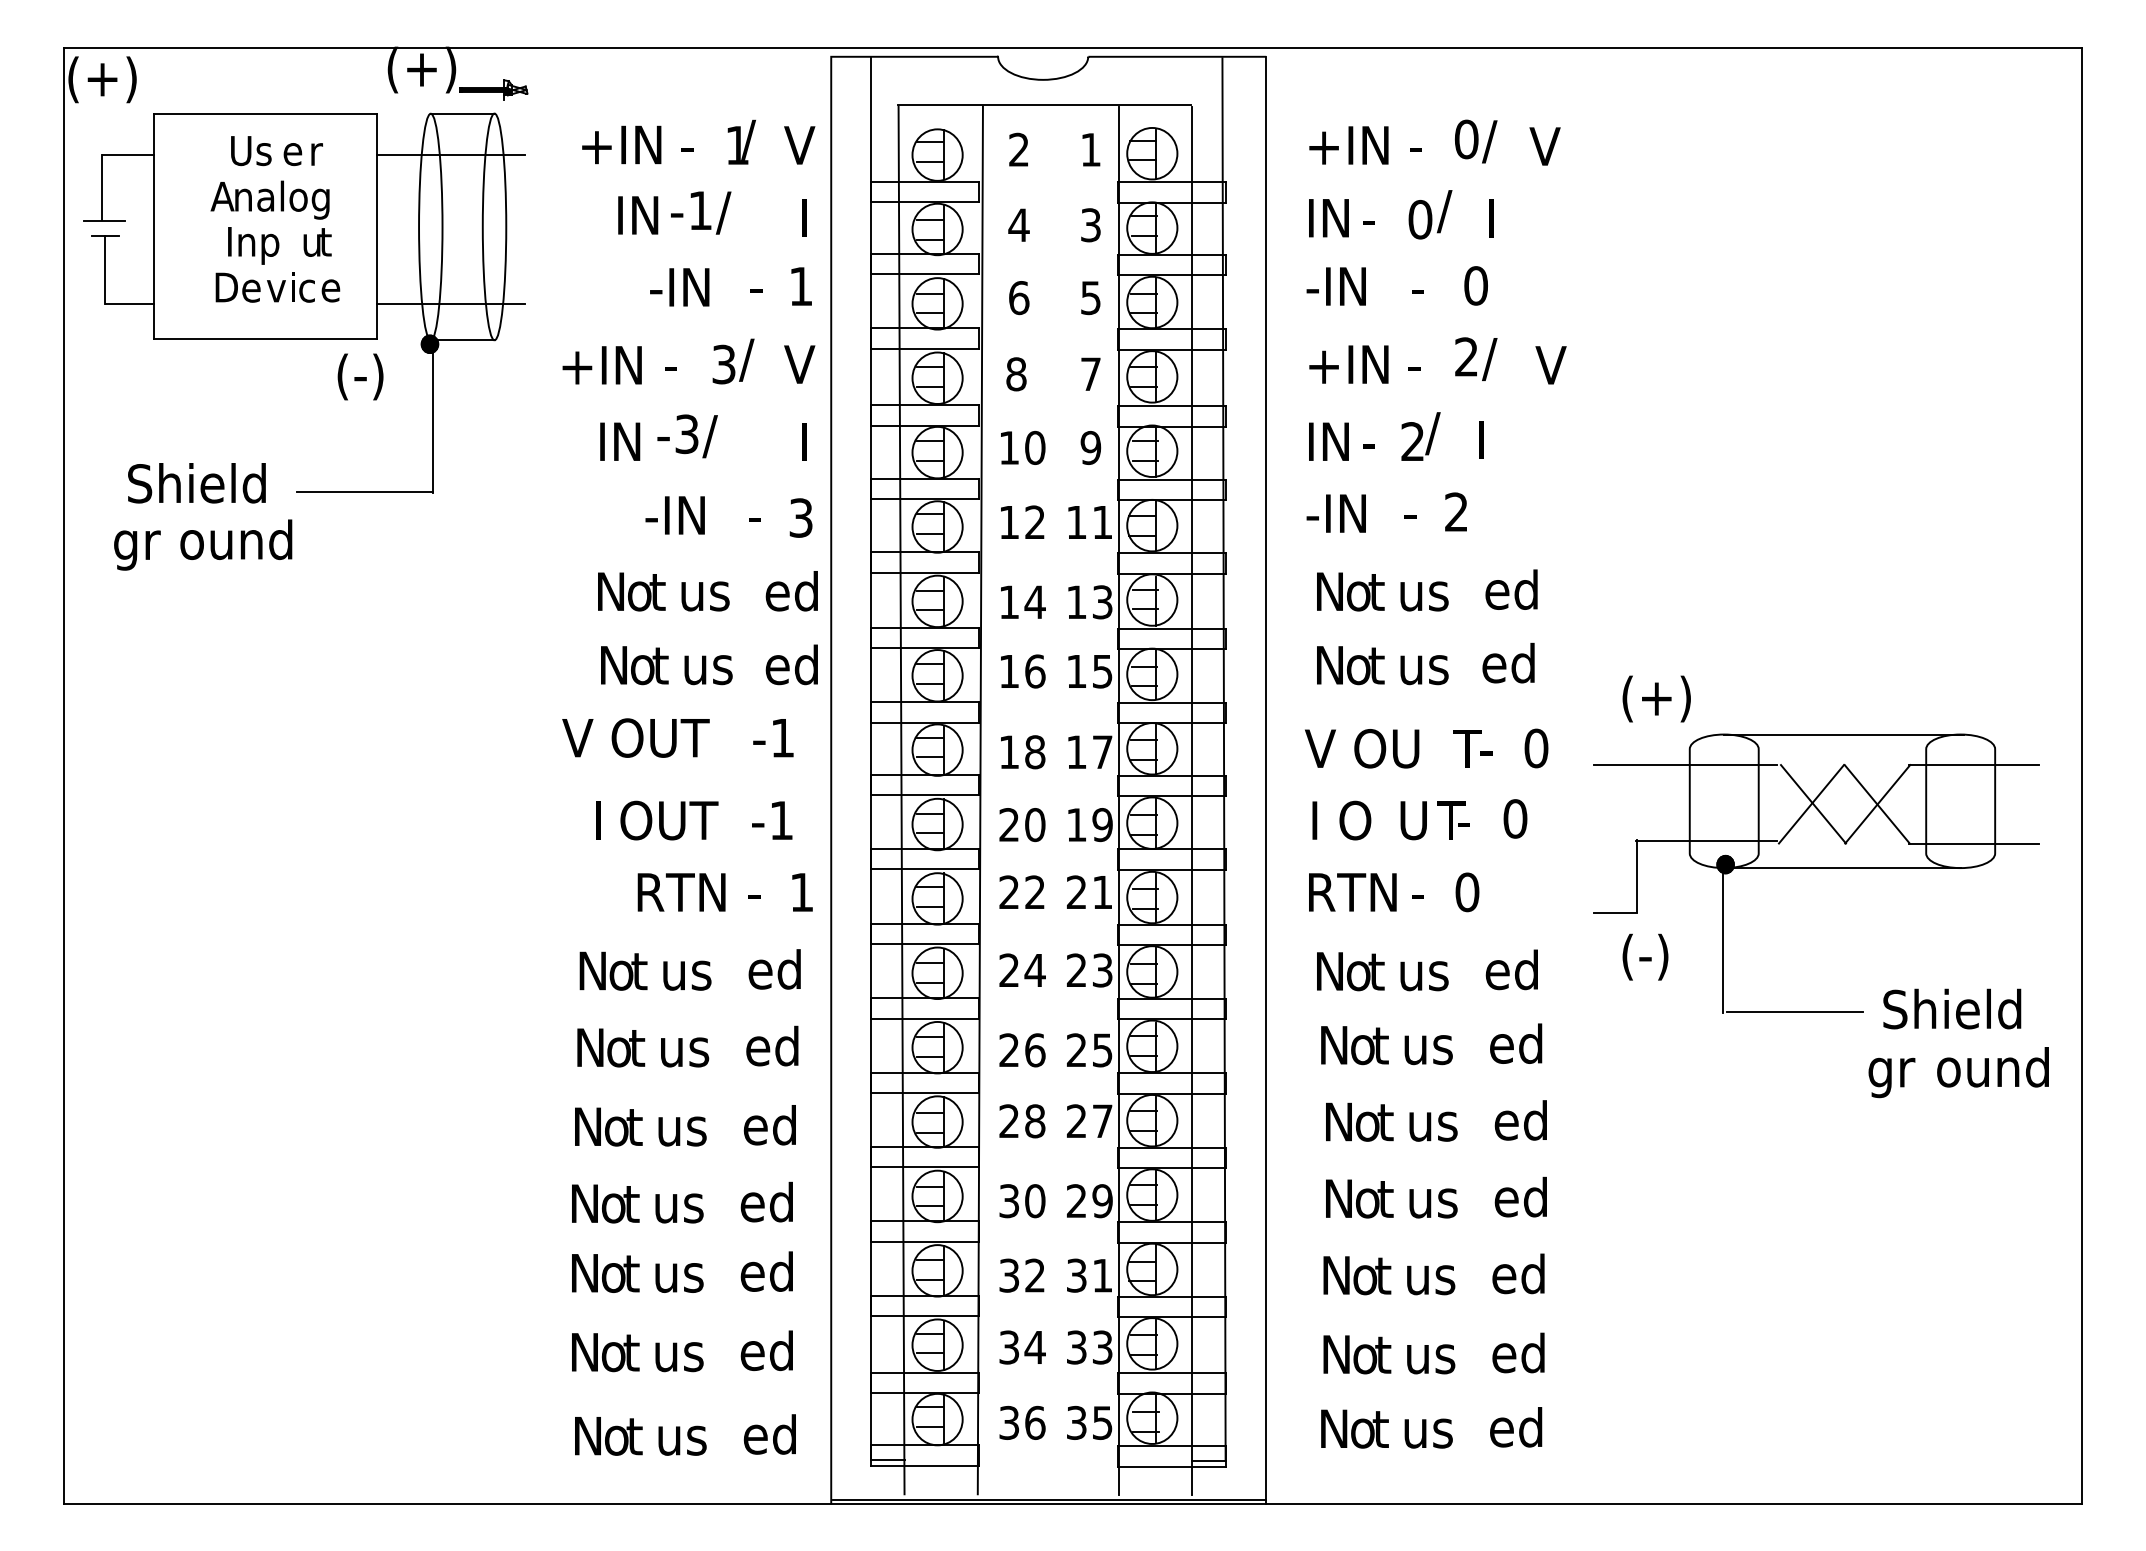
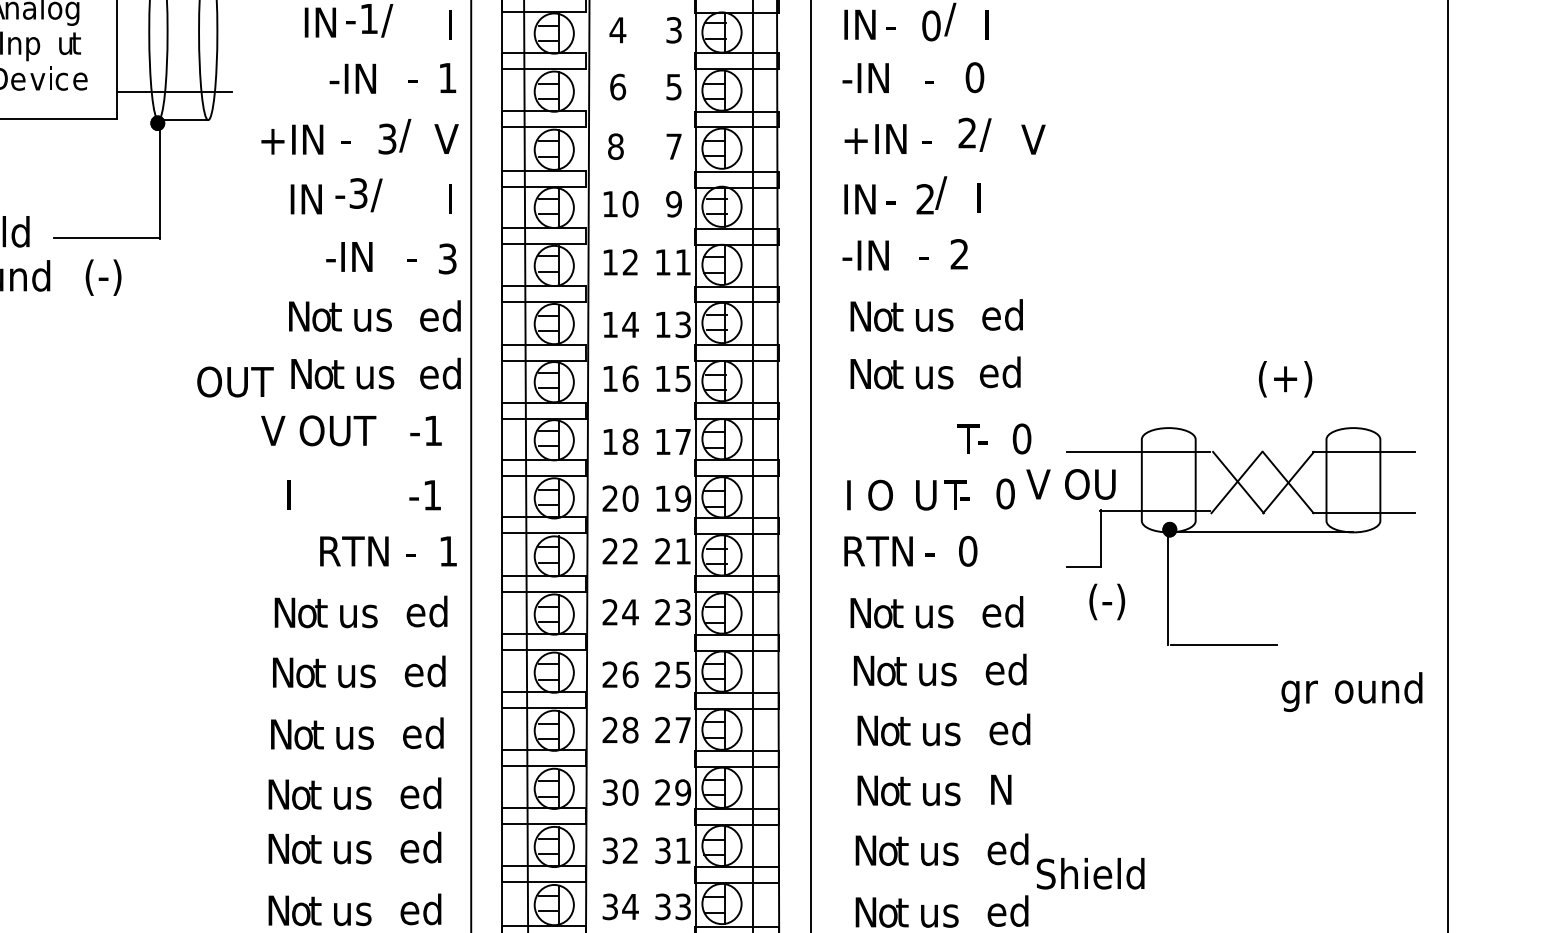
text: (360, 376) -> (103, 277), moved
text: (1656, 698) -> (1285, 378), moved
line: (1843, 734) -> (1261, 428), removed
text: (1362, 748) -> (1071, 484), moved
text: (669, 820) -> (235, 381), moved
text: (1952, 1008) -> (1090, 873), moved
text: (1520, 1196) -> (1009, 788), ed -> N

